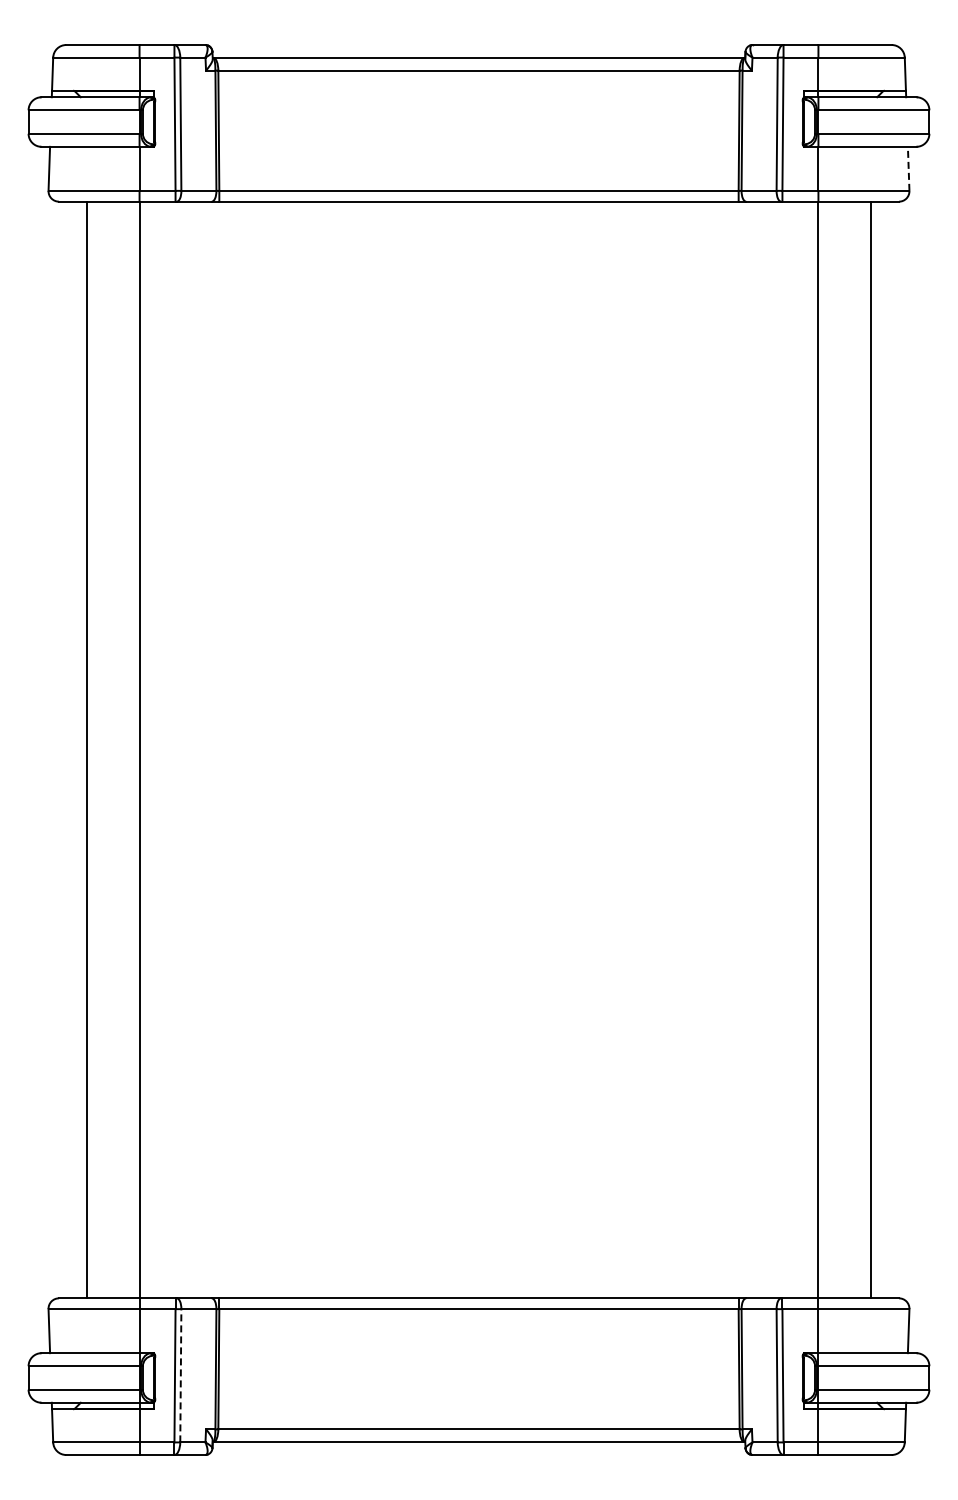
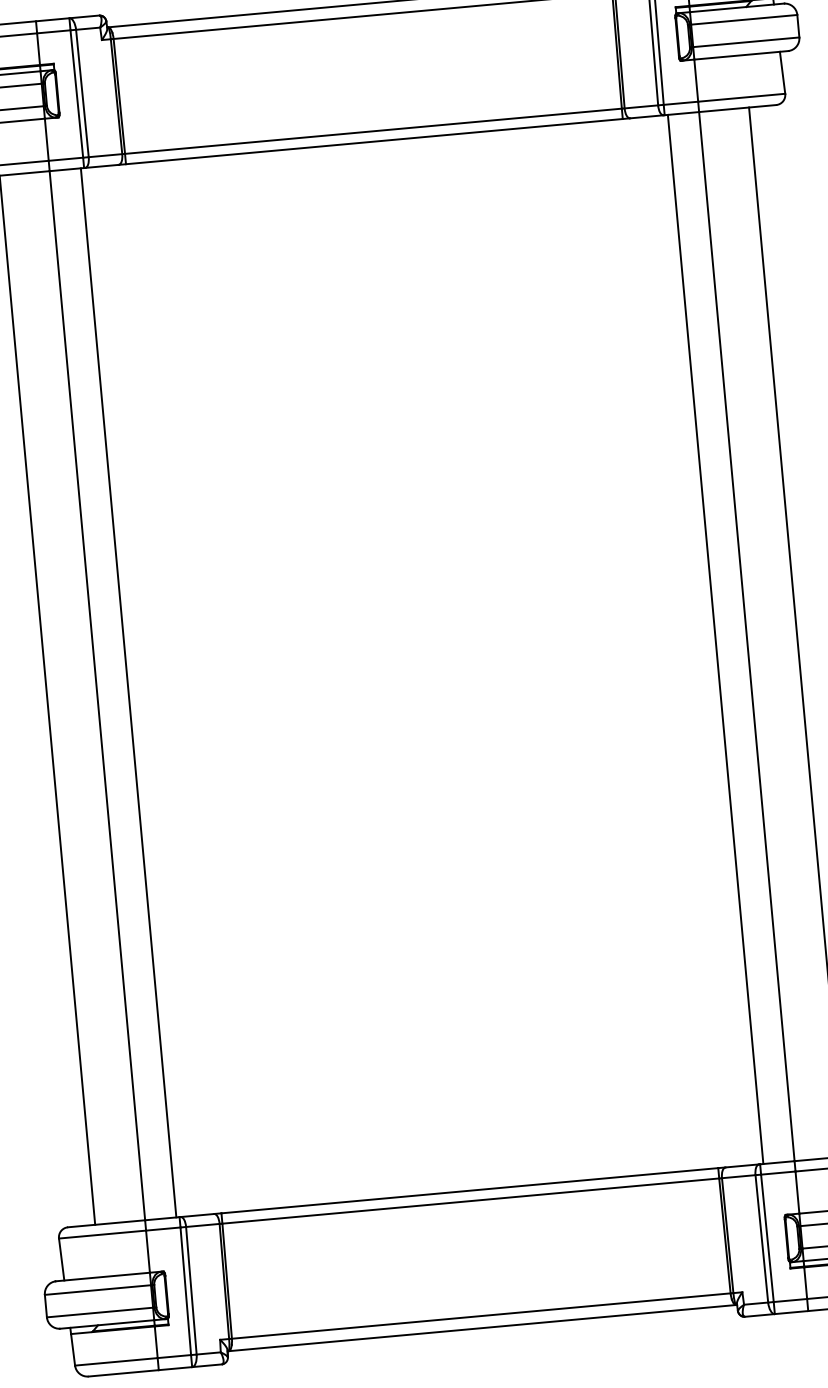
line: (908, 168) -> (782, 72), dashed -> solid
line: (172, 749) -> (128, 692), added
line: (785, 749) -> (715, 639), added
line: (180, 1375) -> (191, 1290), dashed -> solid

